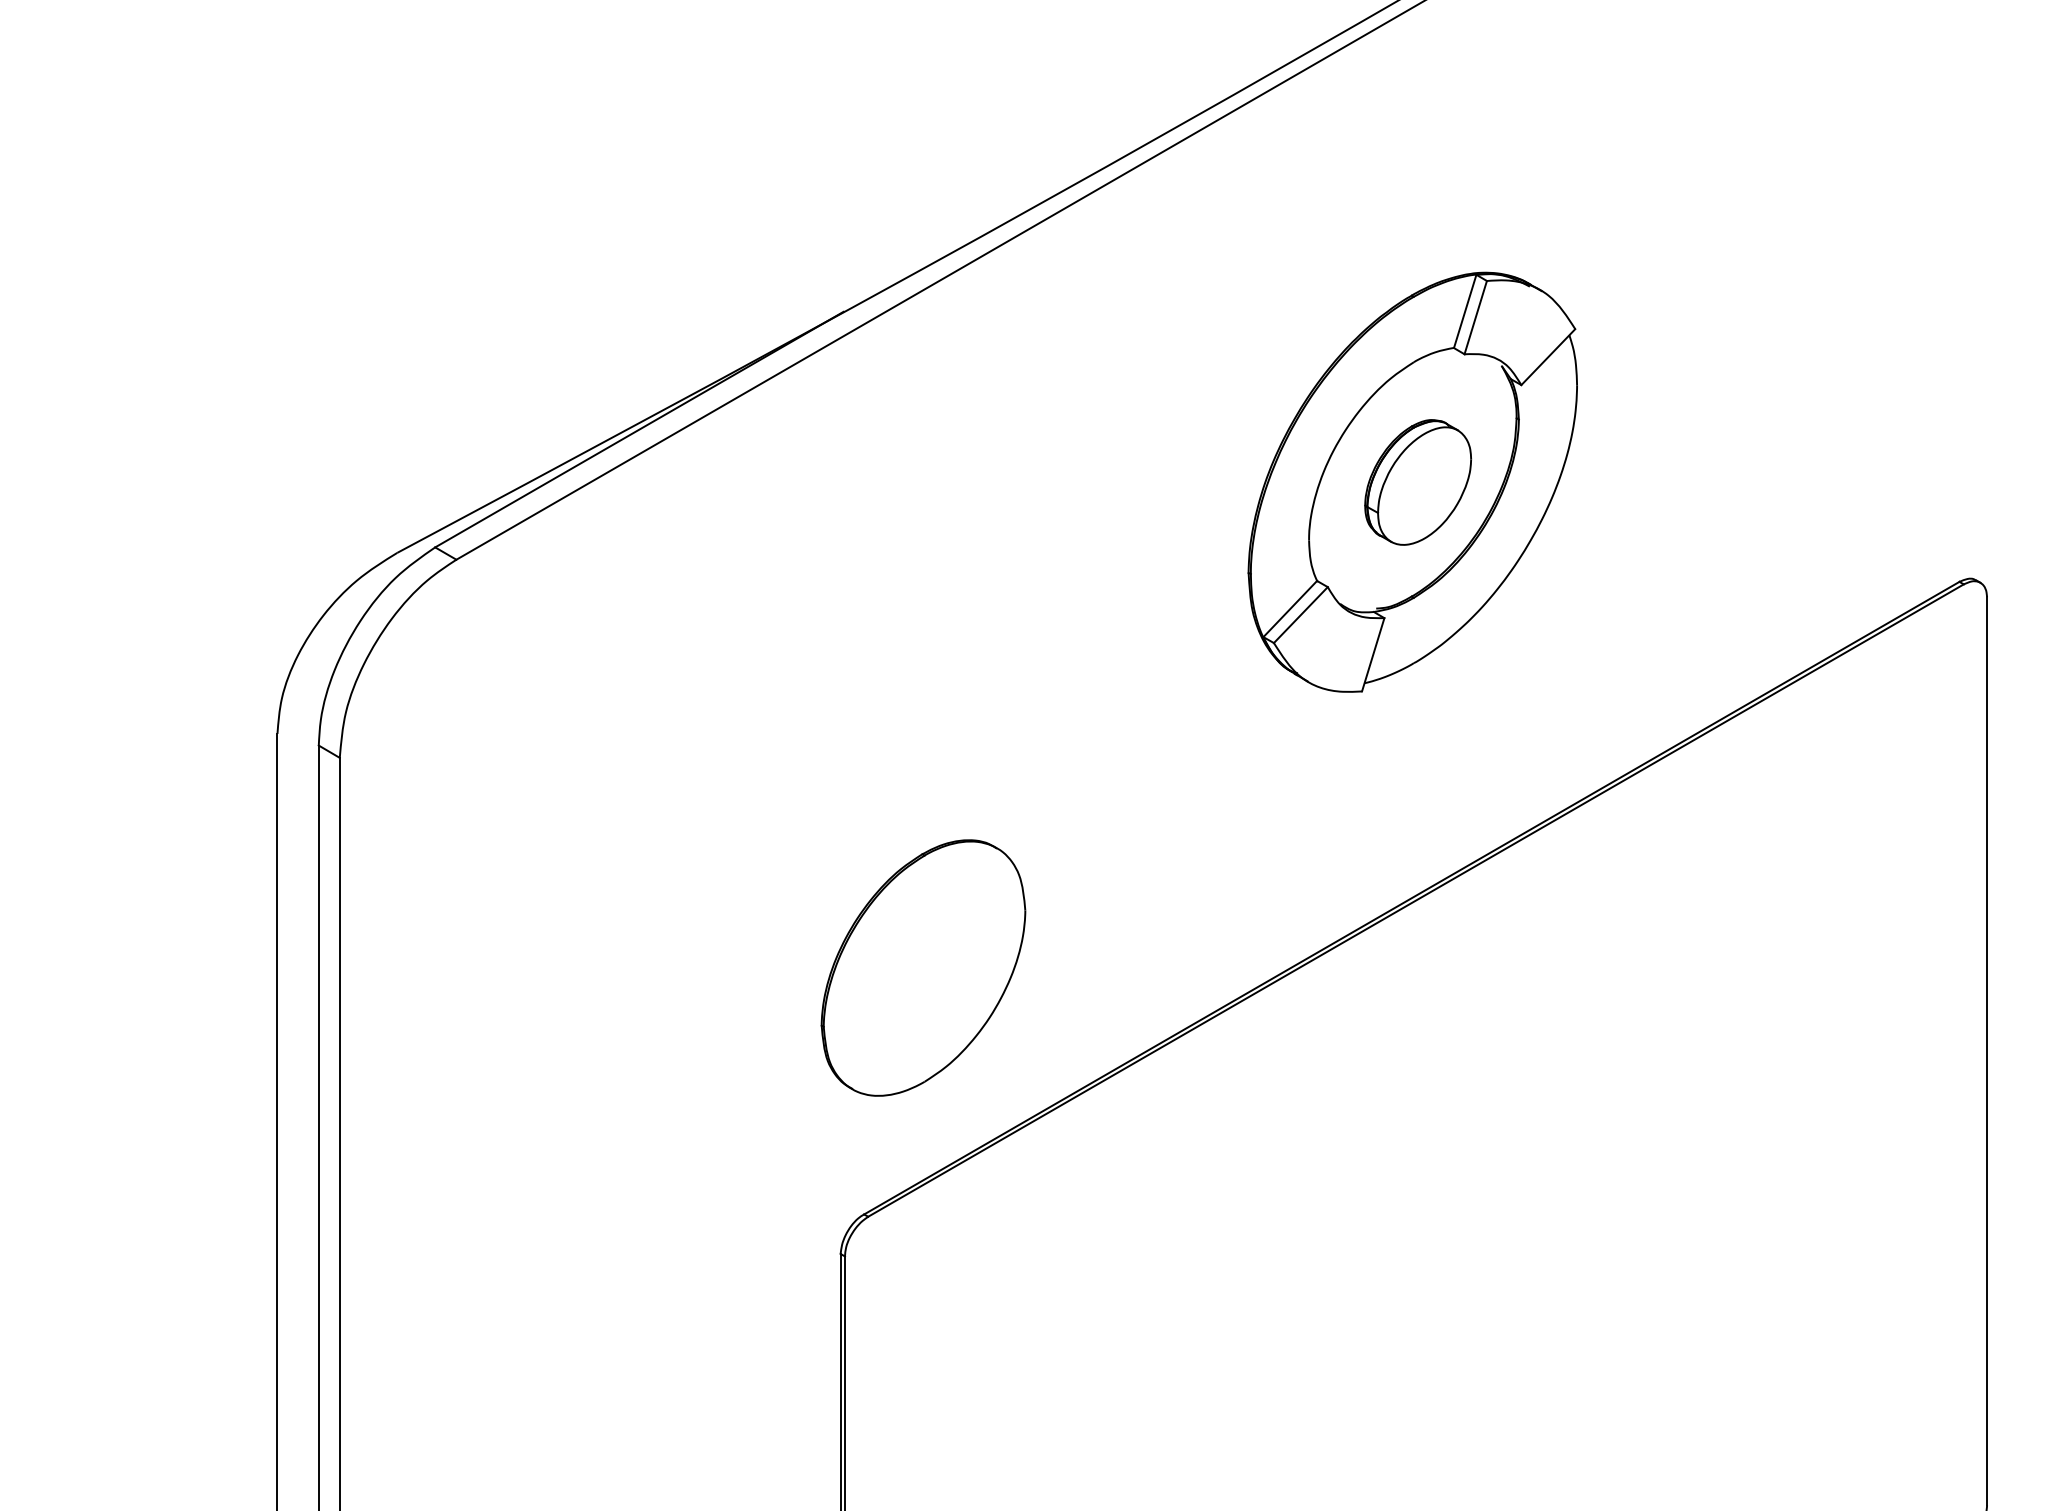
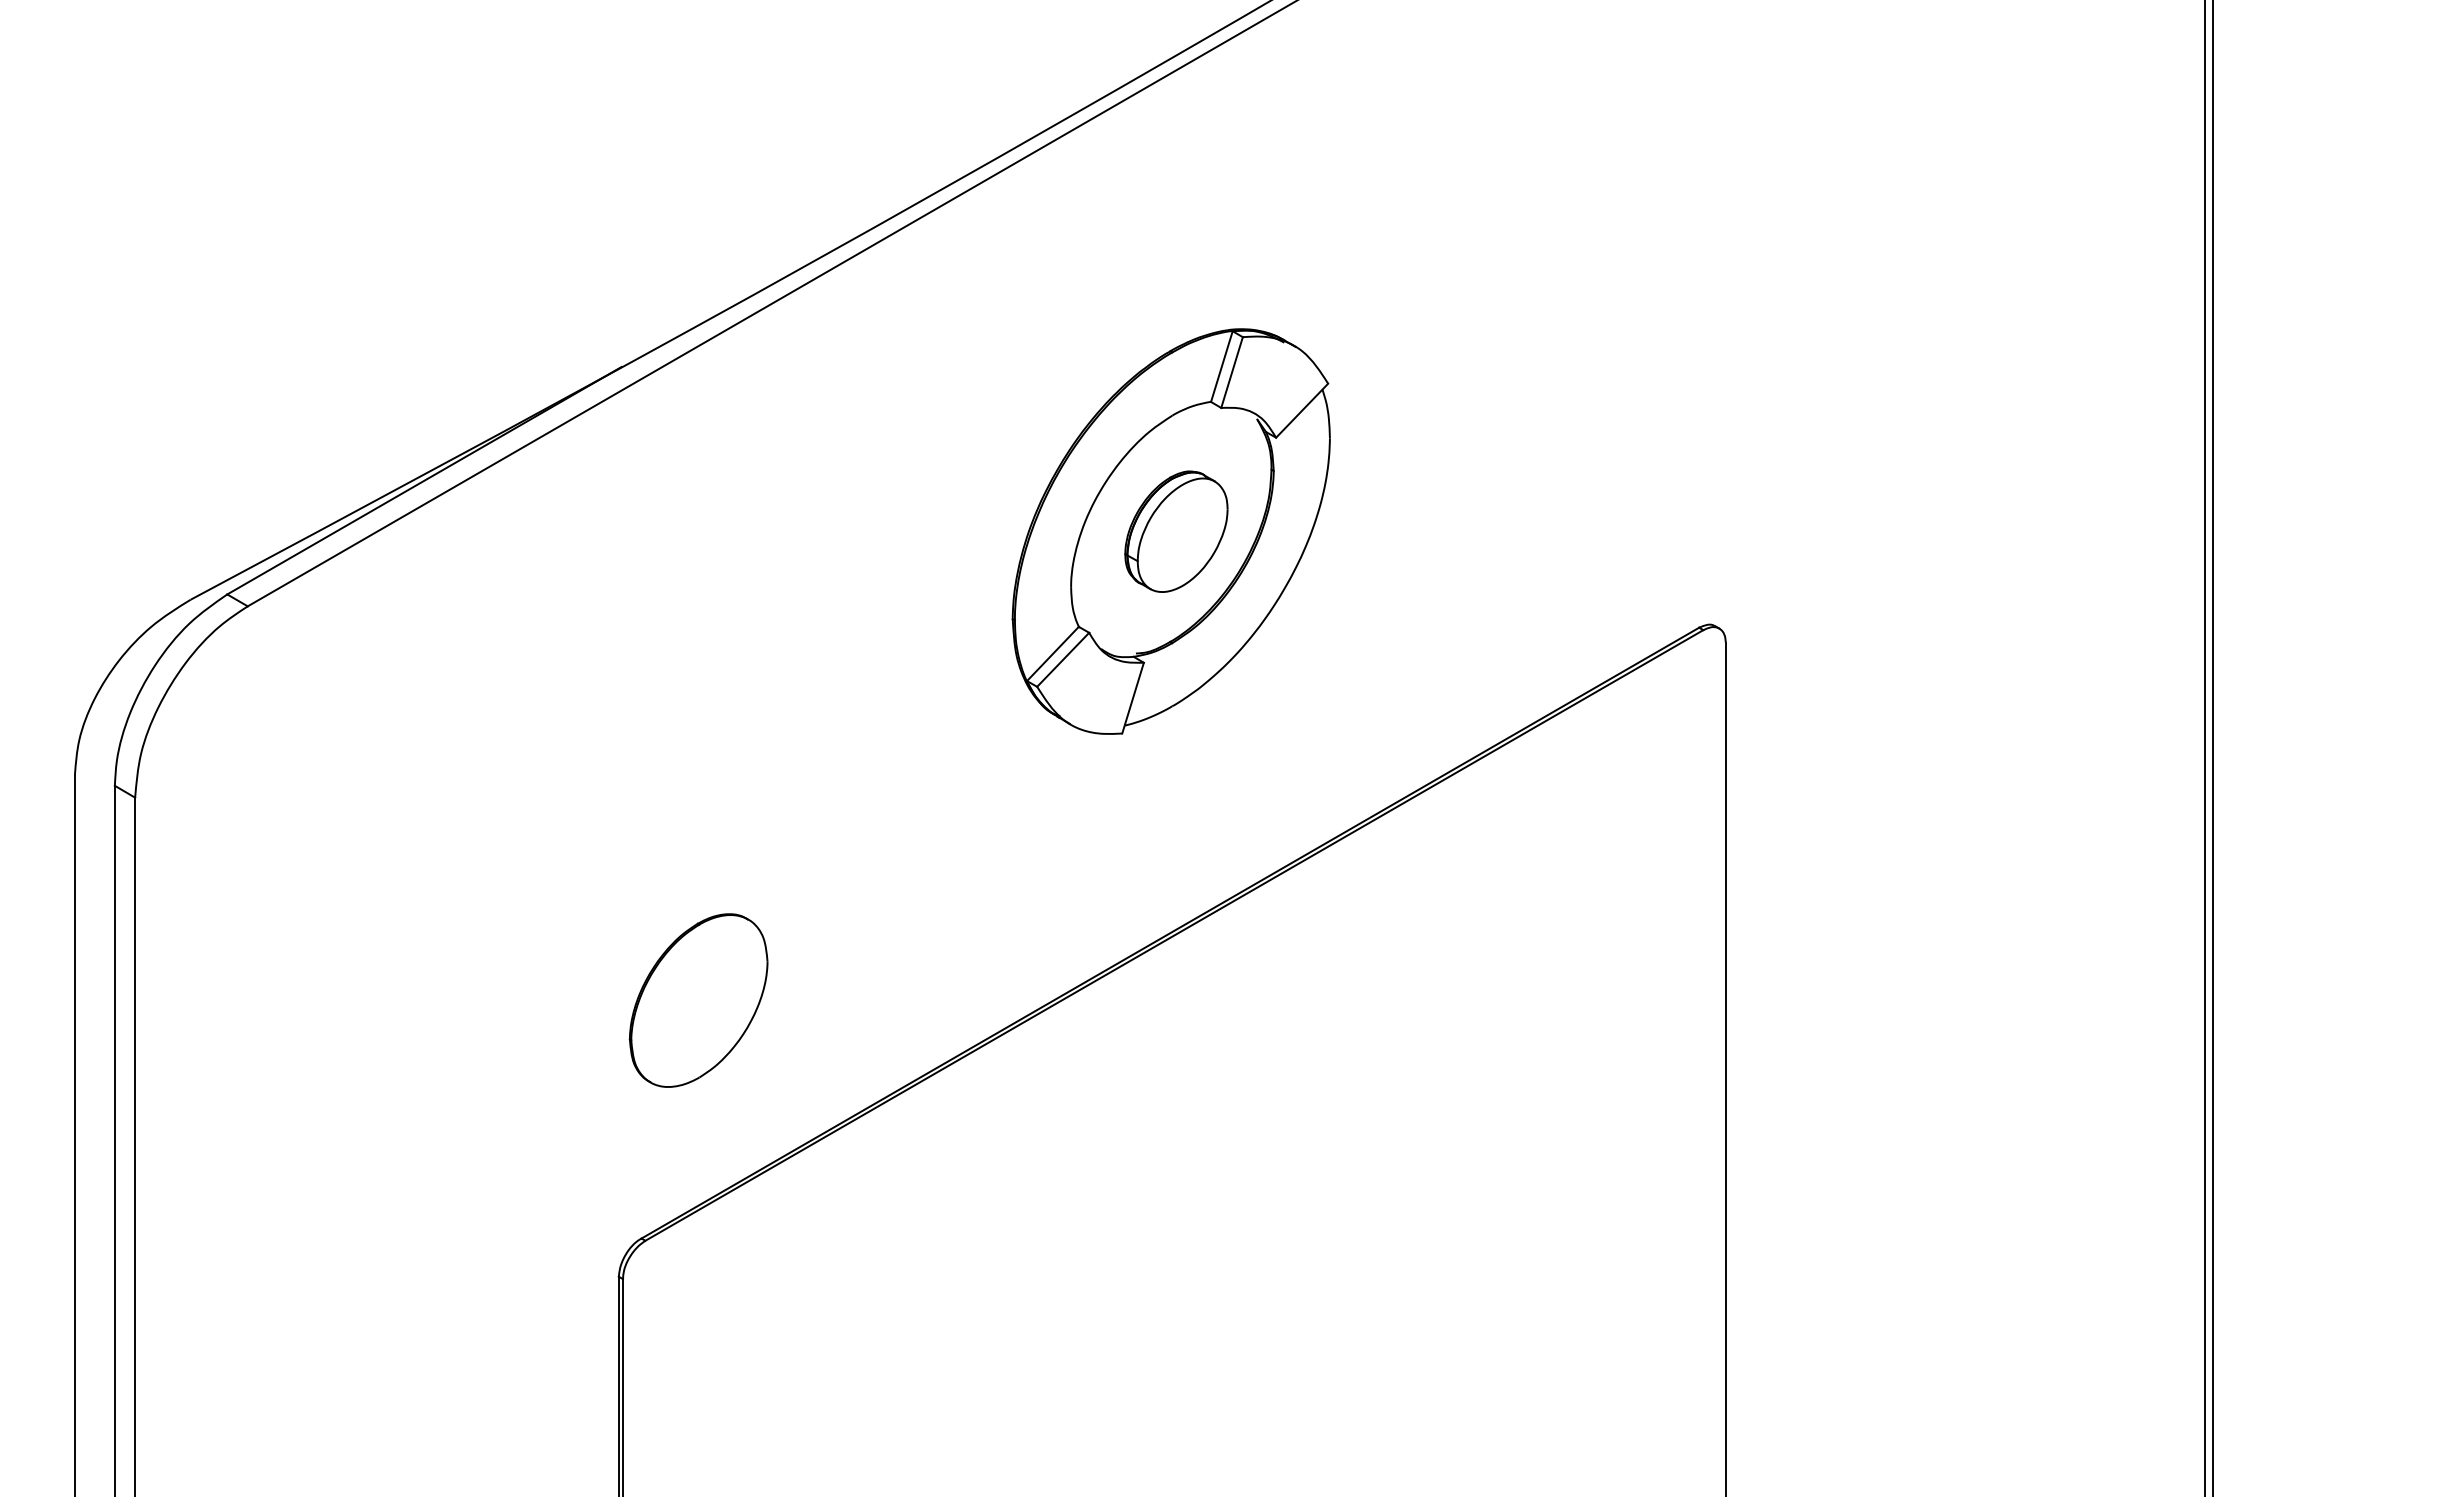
part: (923, 967) -> (698, 1000), size x0.7

